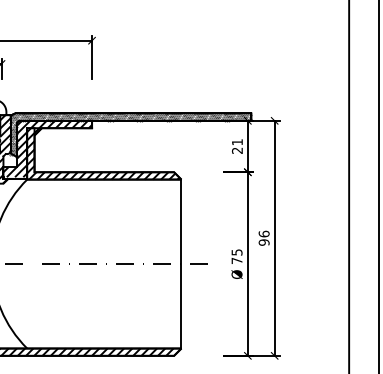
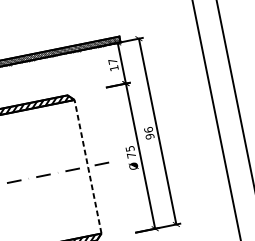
text: (236, 146) -> (112, 65), 21 -> 17
line: (181, 263) -> (88, 166), solid -> dashed

